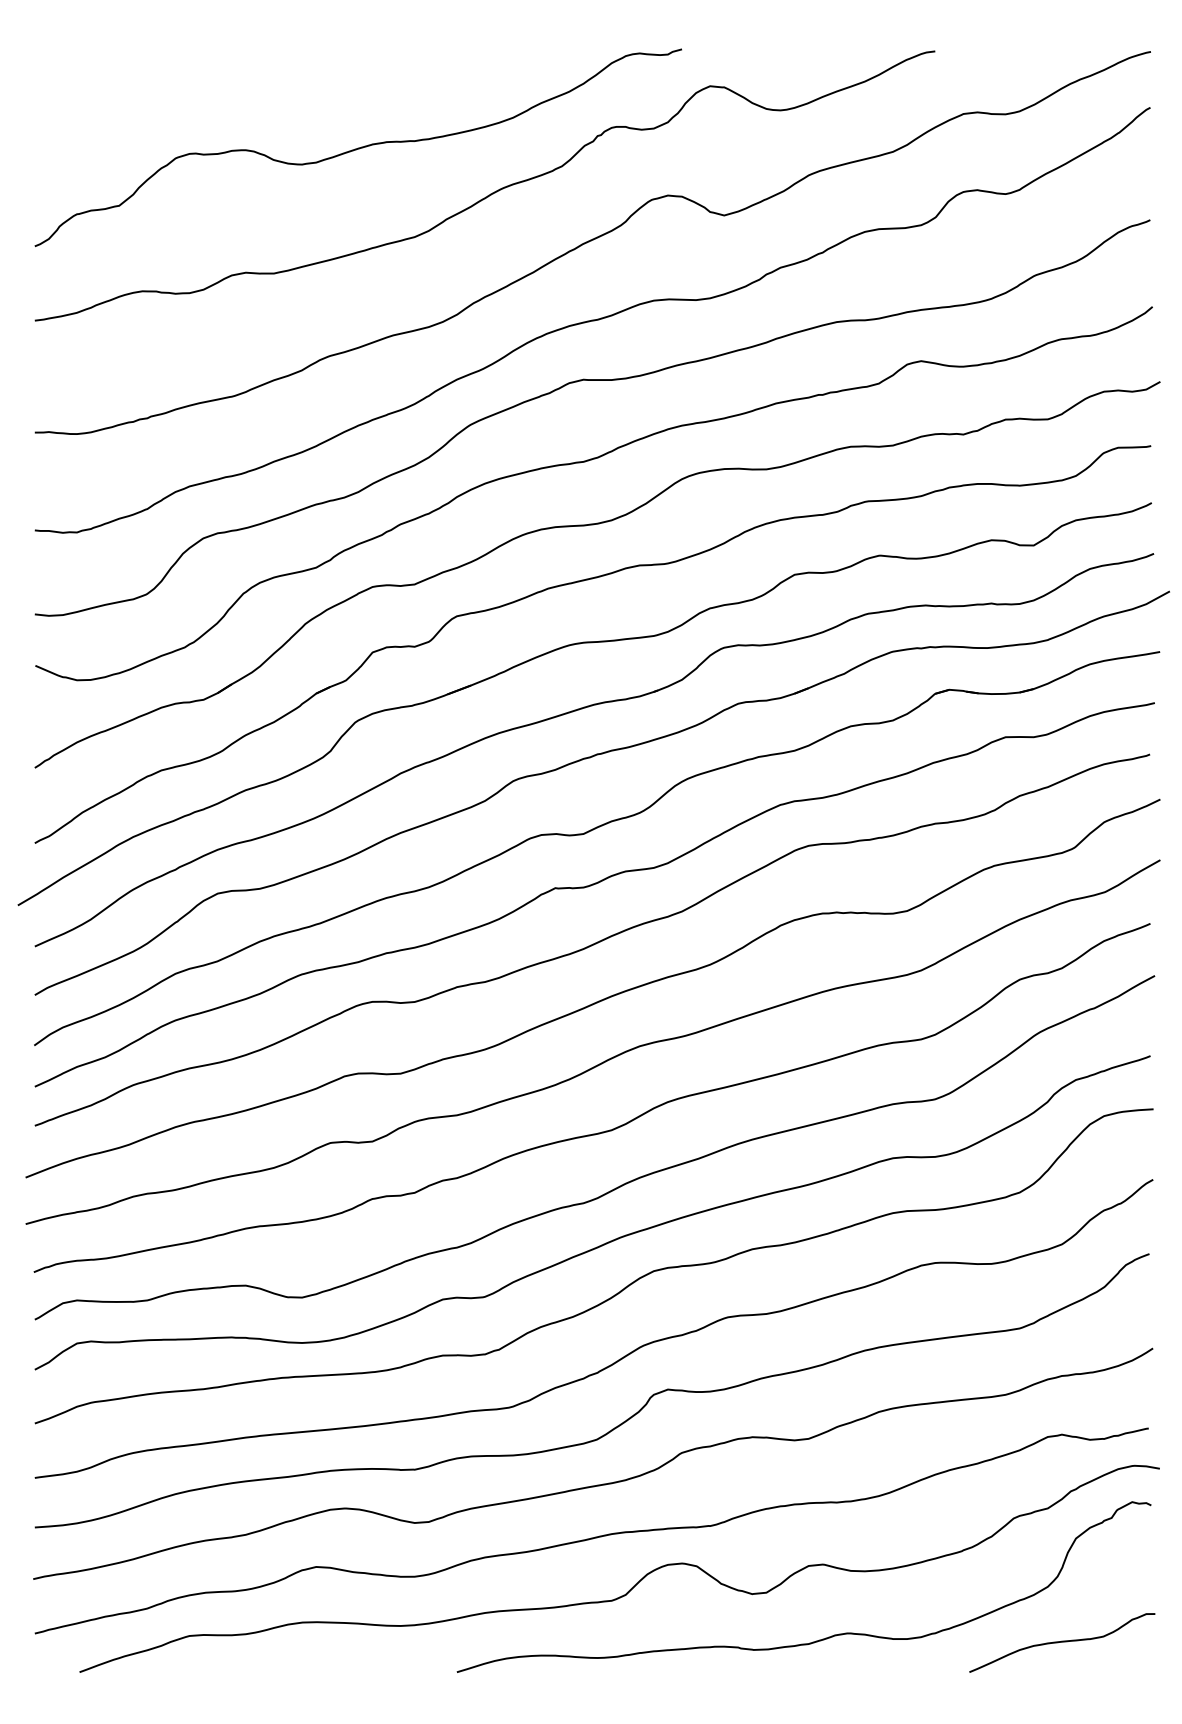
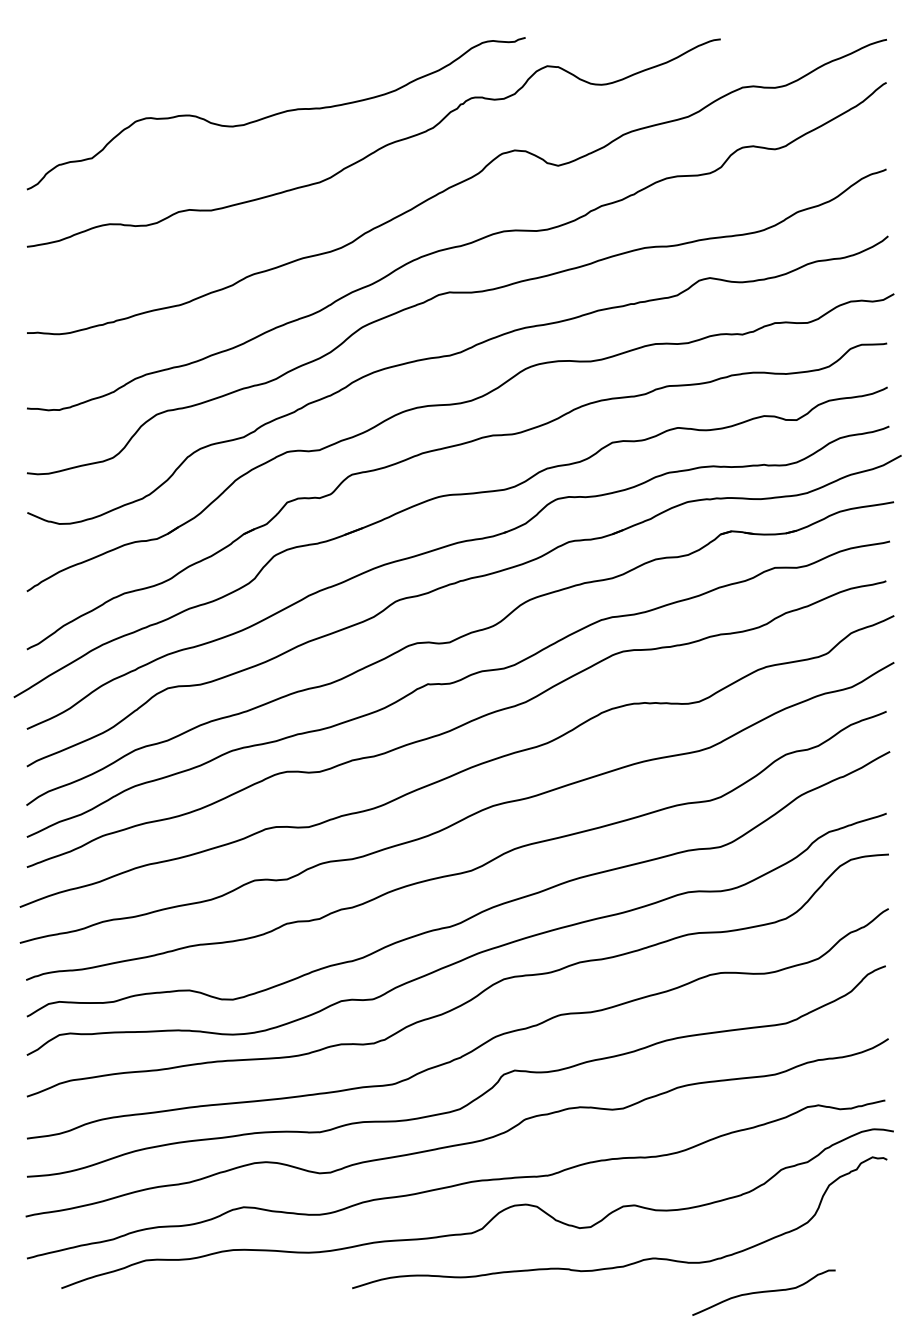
curve: (1062, 1642) -> (764, 1292), moved

